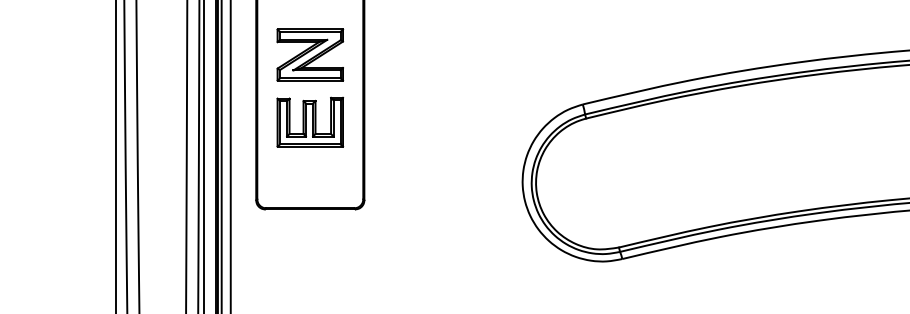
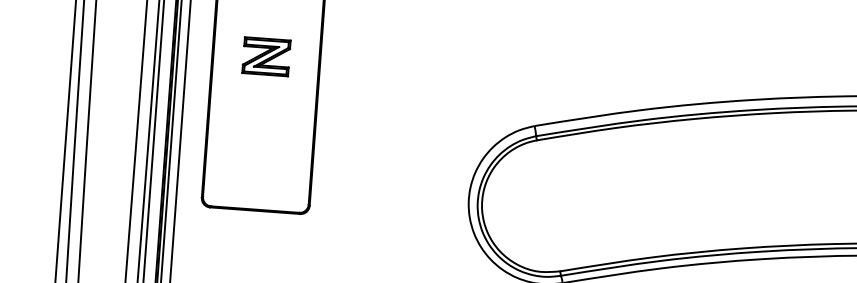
part: (310, 54) -> (266, 56), size x0.7
part: (310, 121) -> (261, 123), removed

